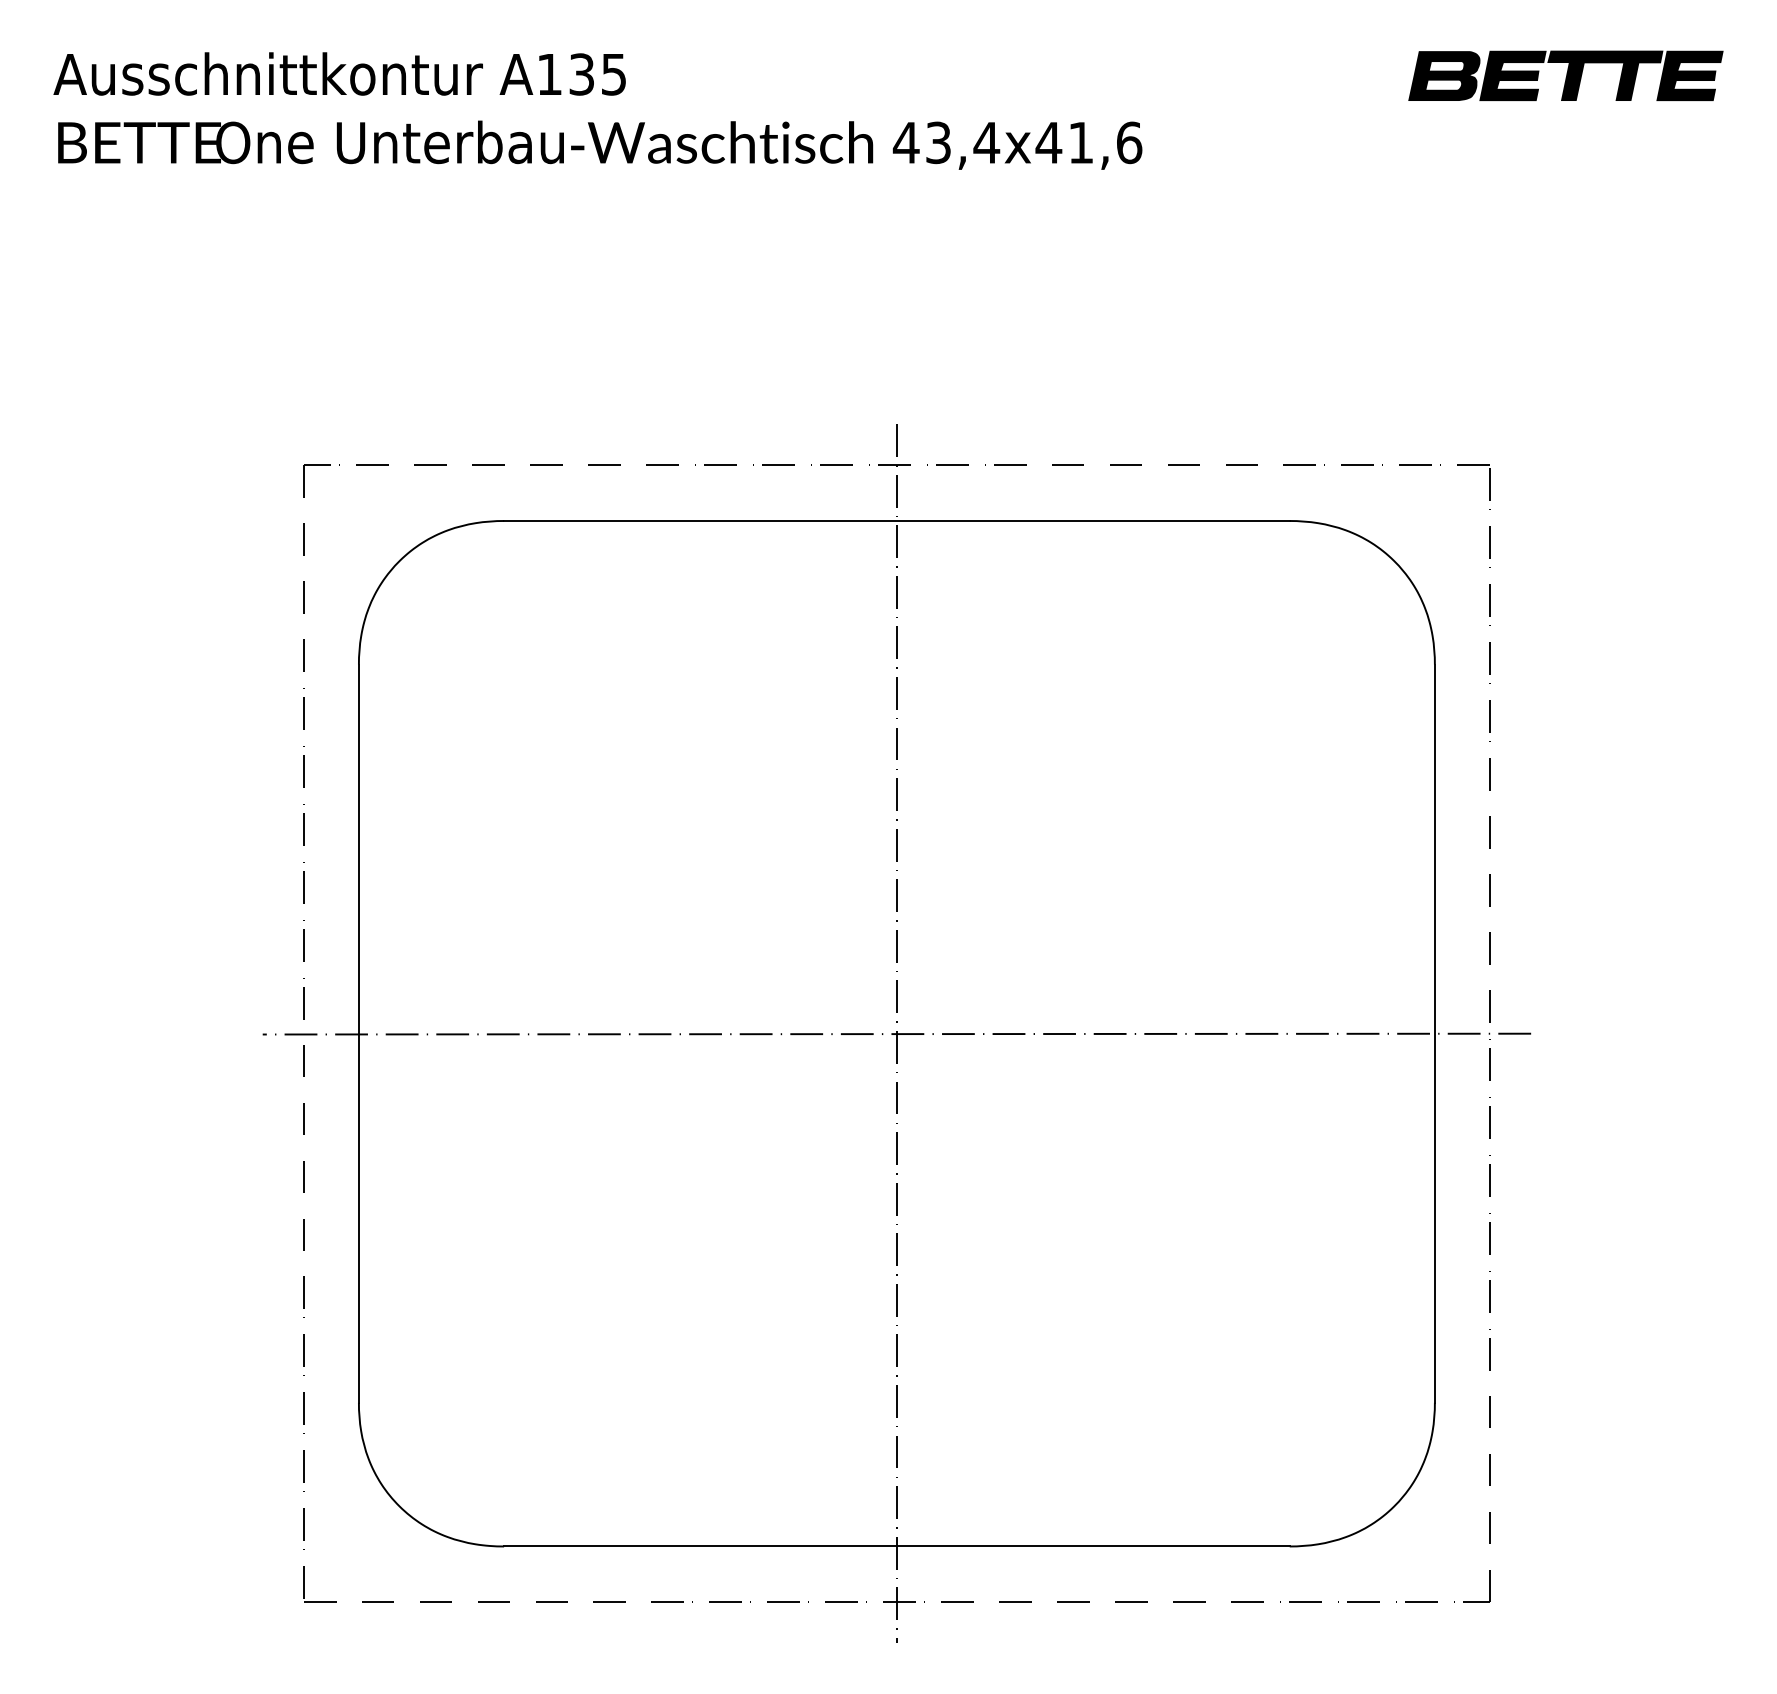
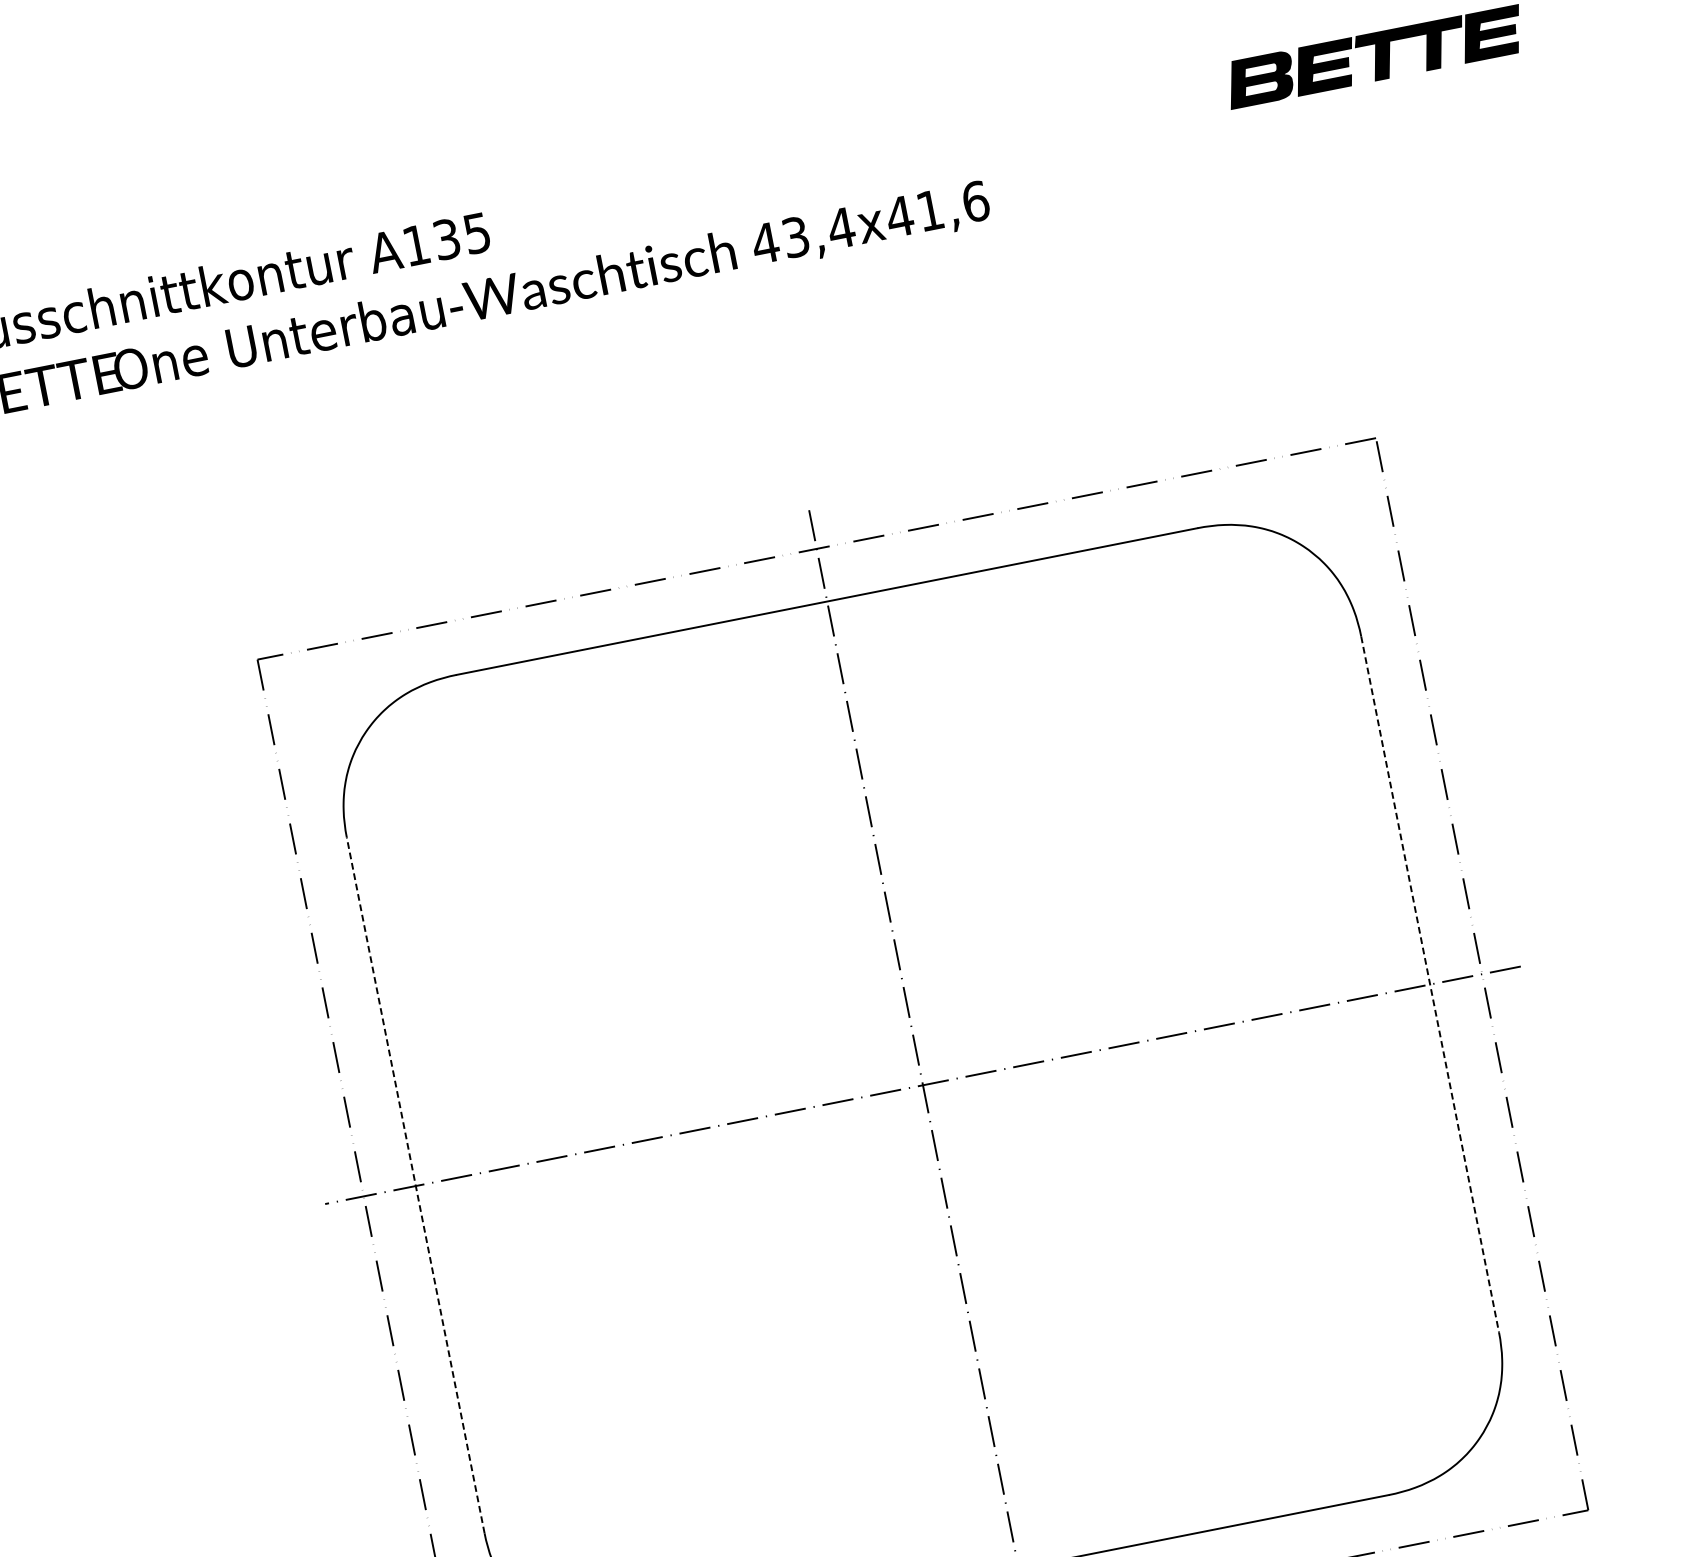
line: (358, 1033) -> (415, 1185), solid -> dashed
line: (1434, 1034) -> (1429, 985), solid -> dashed

